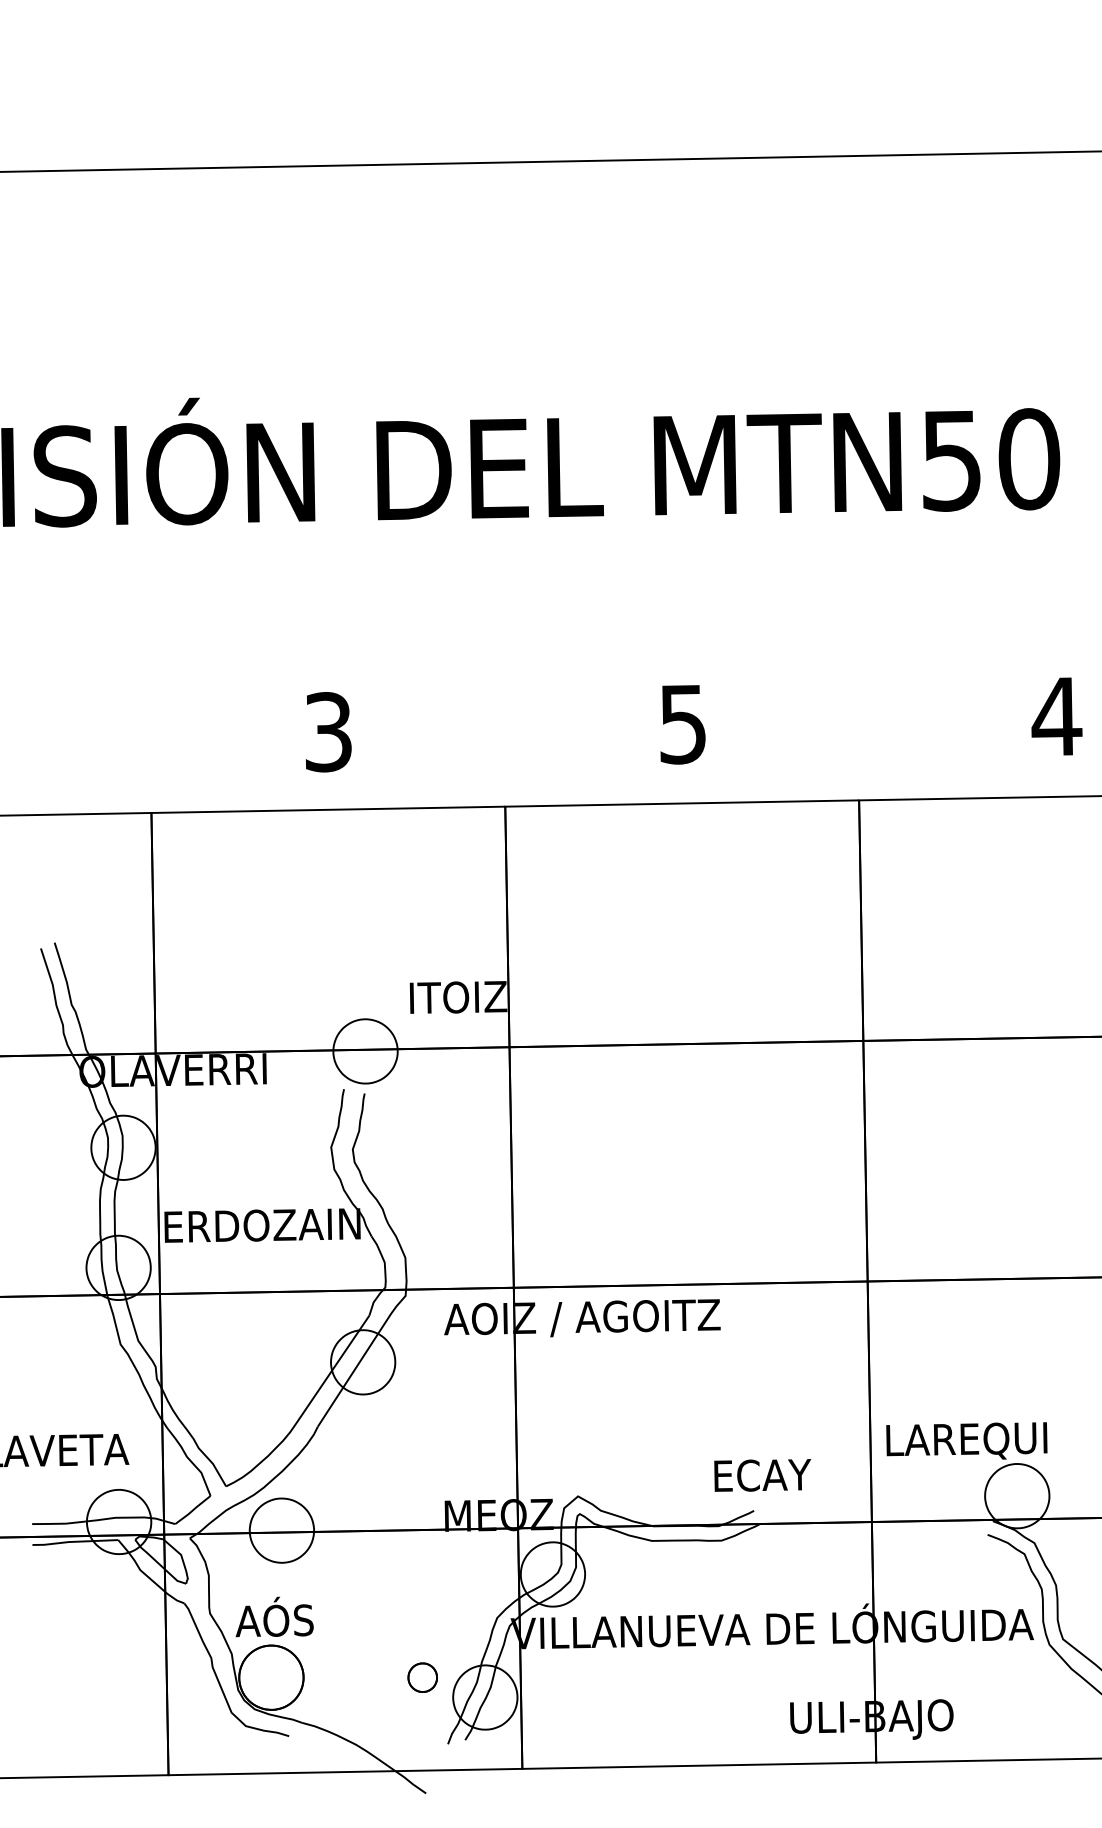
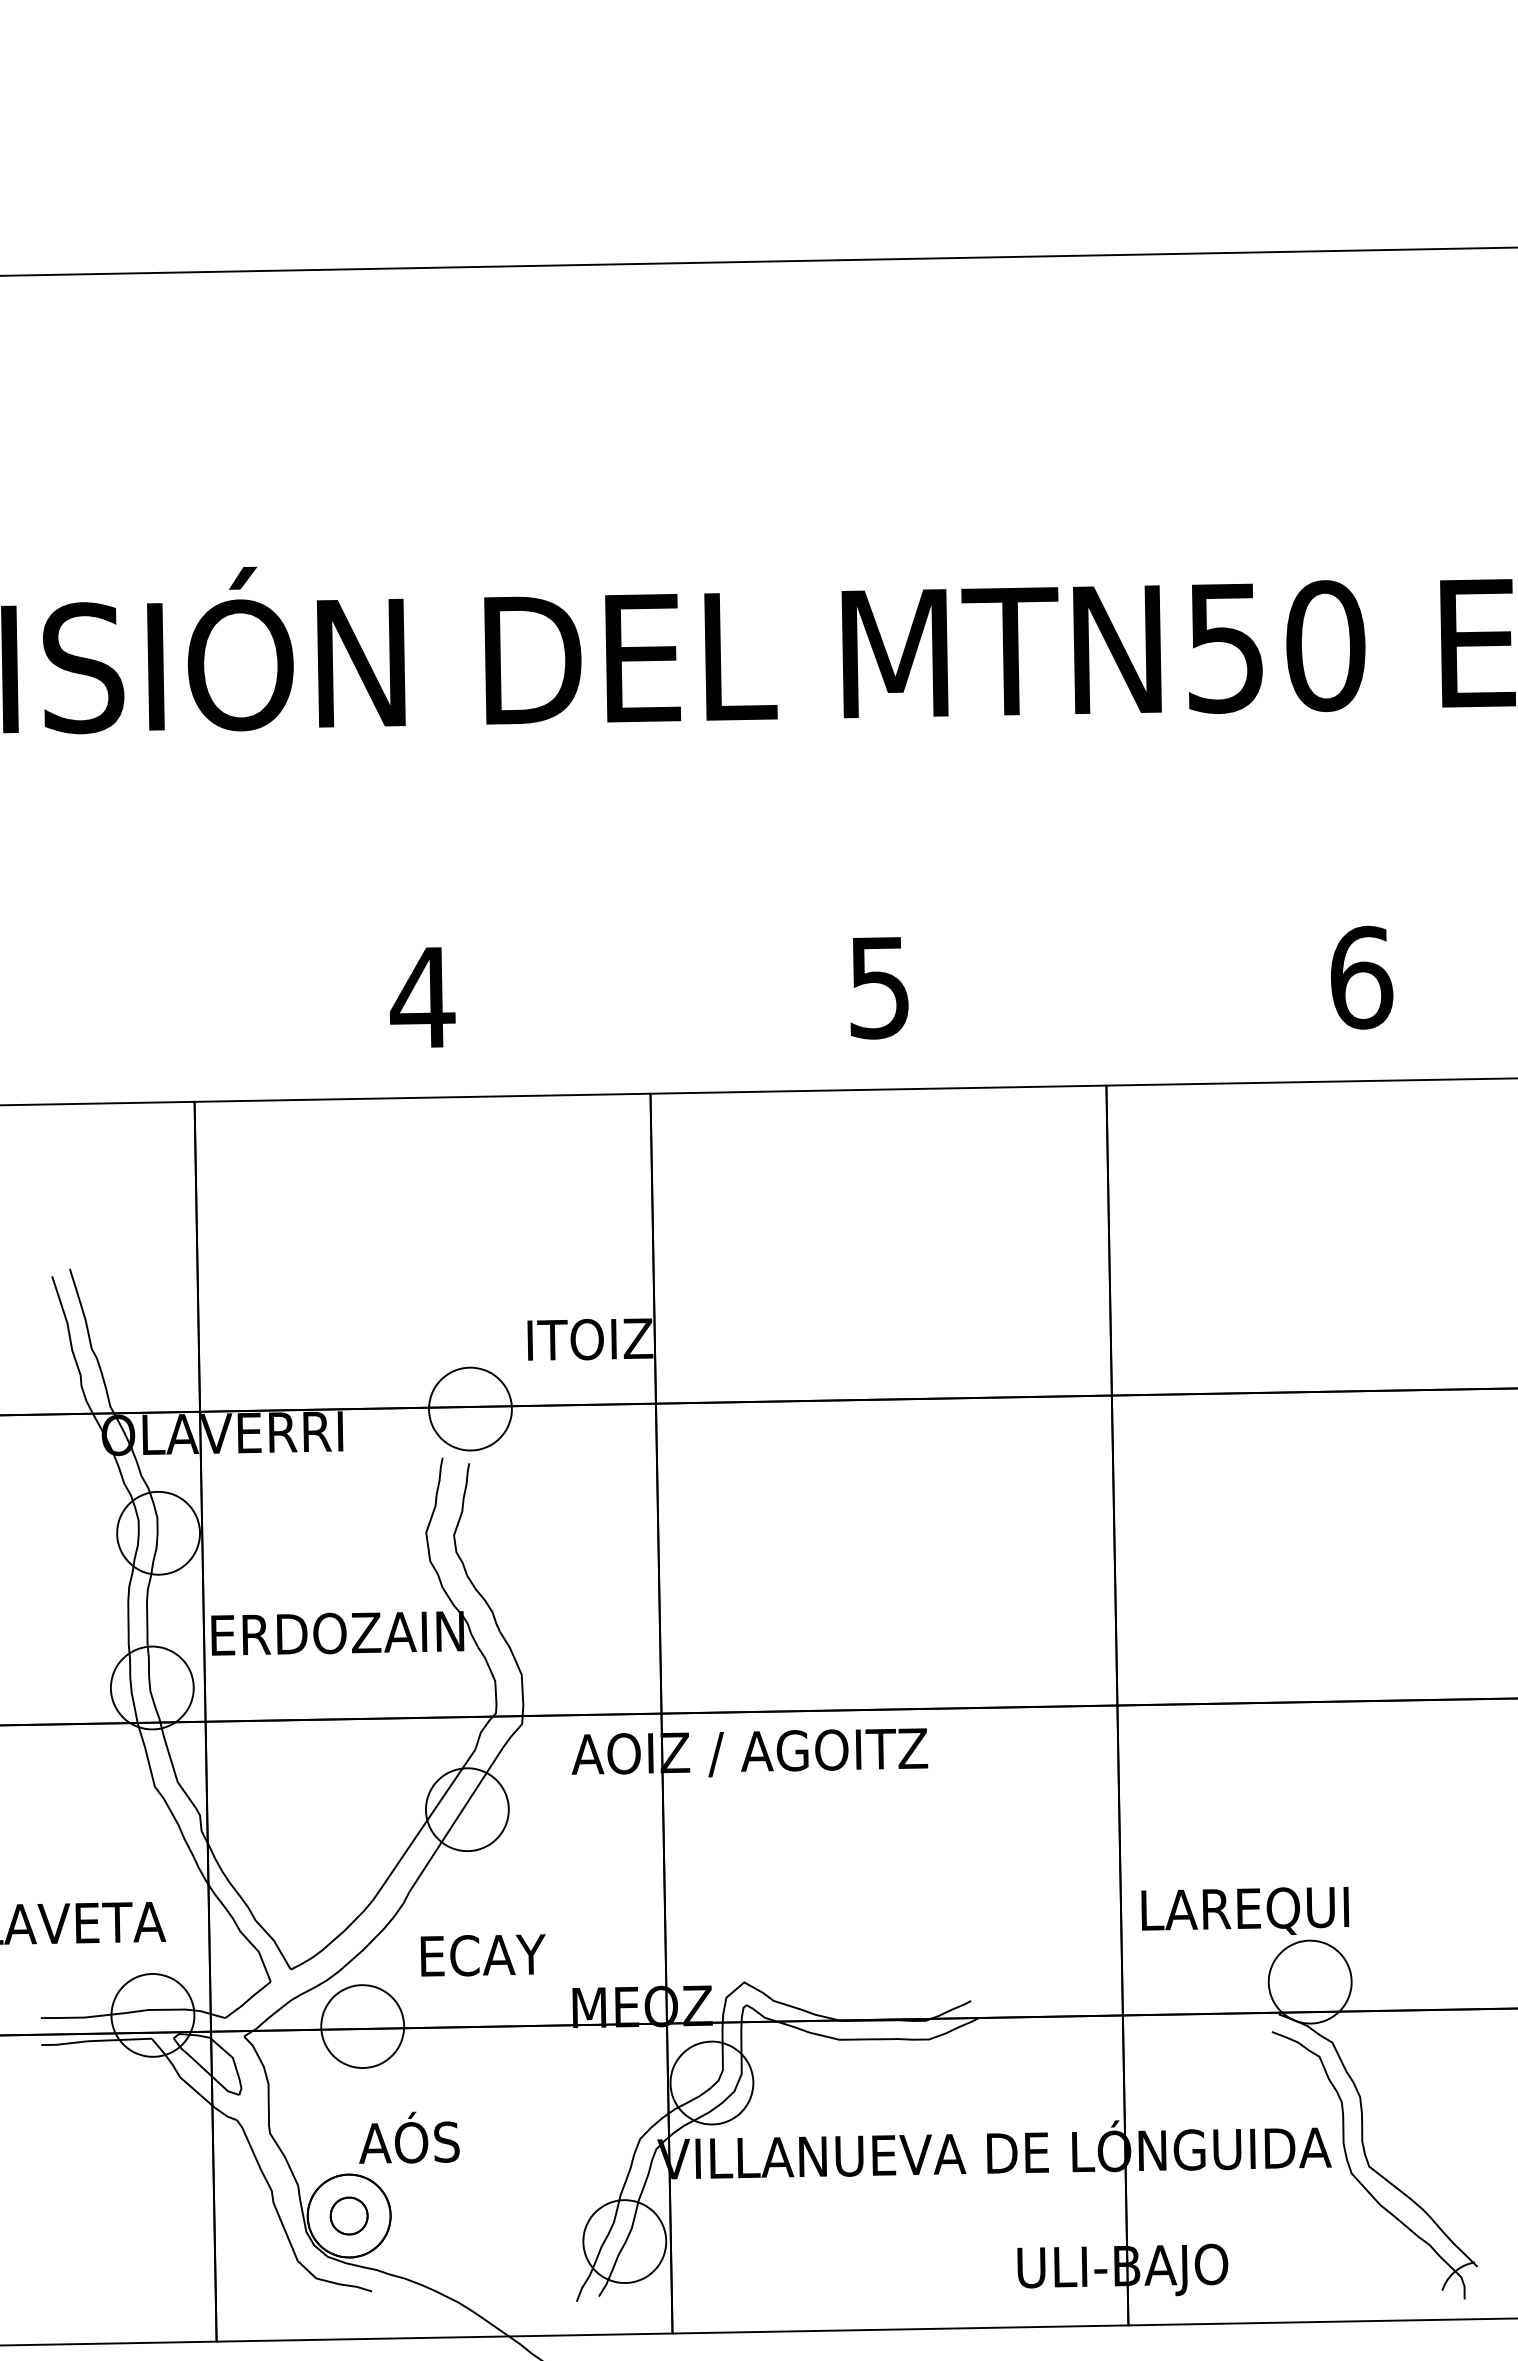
text: (1057, 716) -> (1361, 977), 4 -> 6
text: (328, 731) -> (422, 997), 3 -> 4
text: (762, 1475) -> (482, 1955), moved
text: (274, 1616) -> (409, 2137), moved
part: (422, 1677) -> (348, 2215), moved

